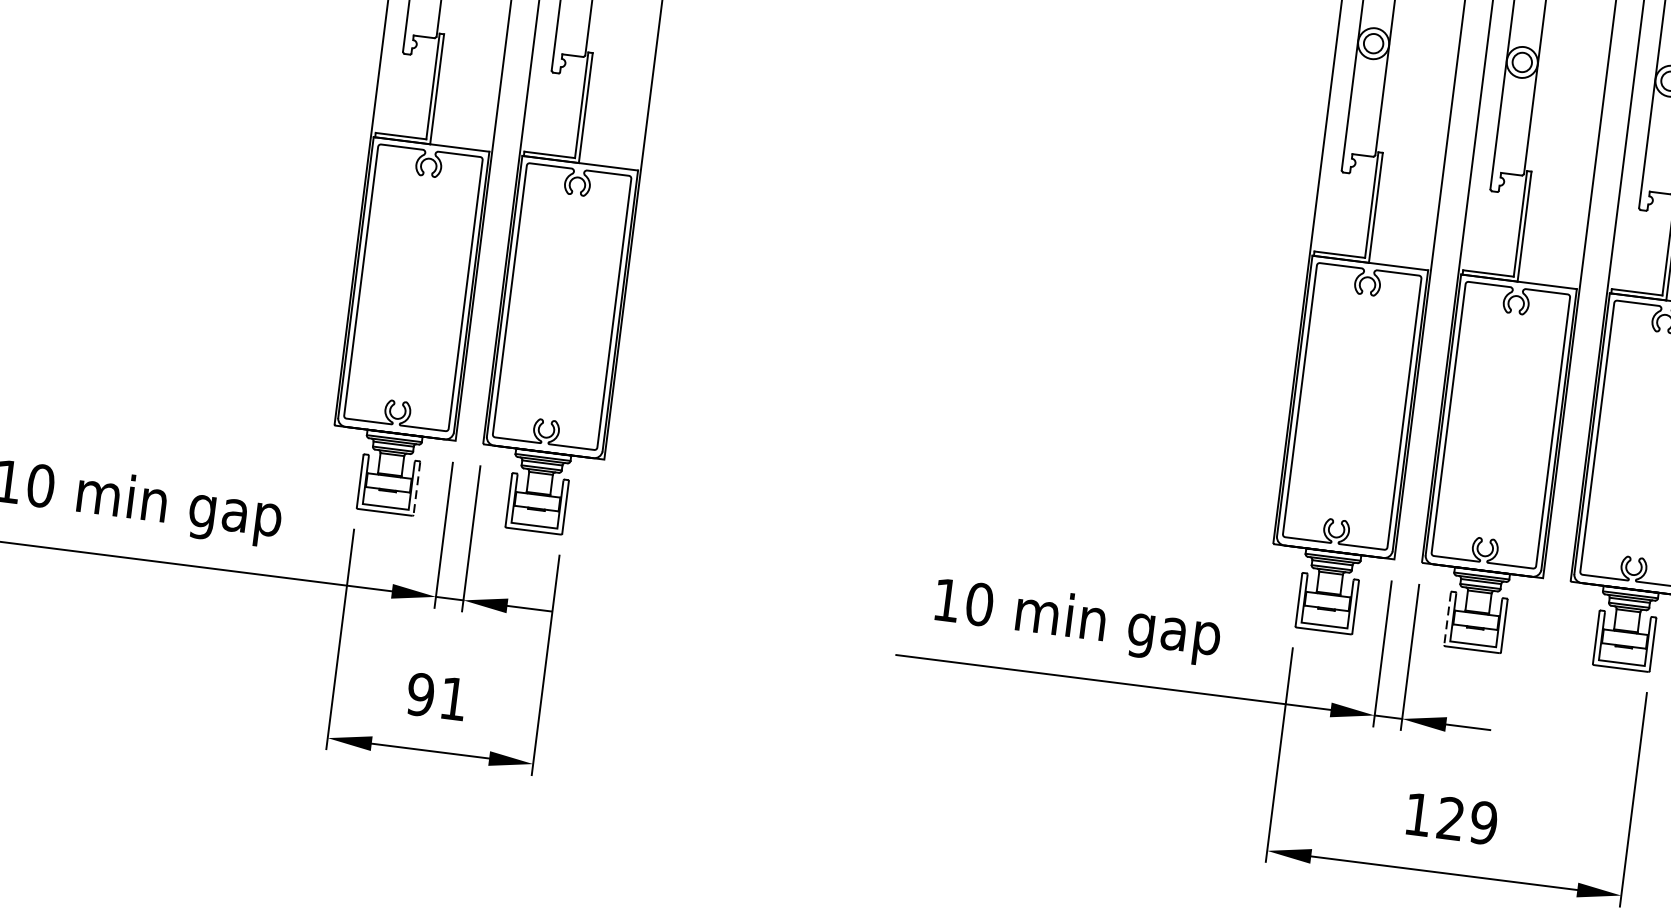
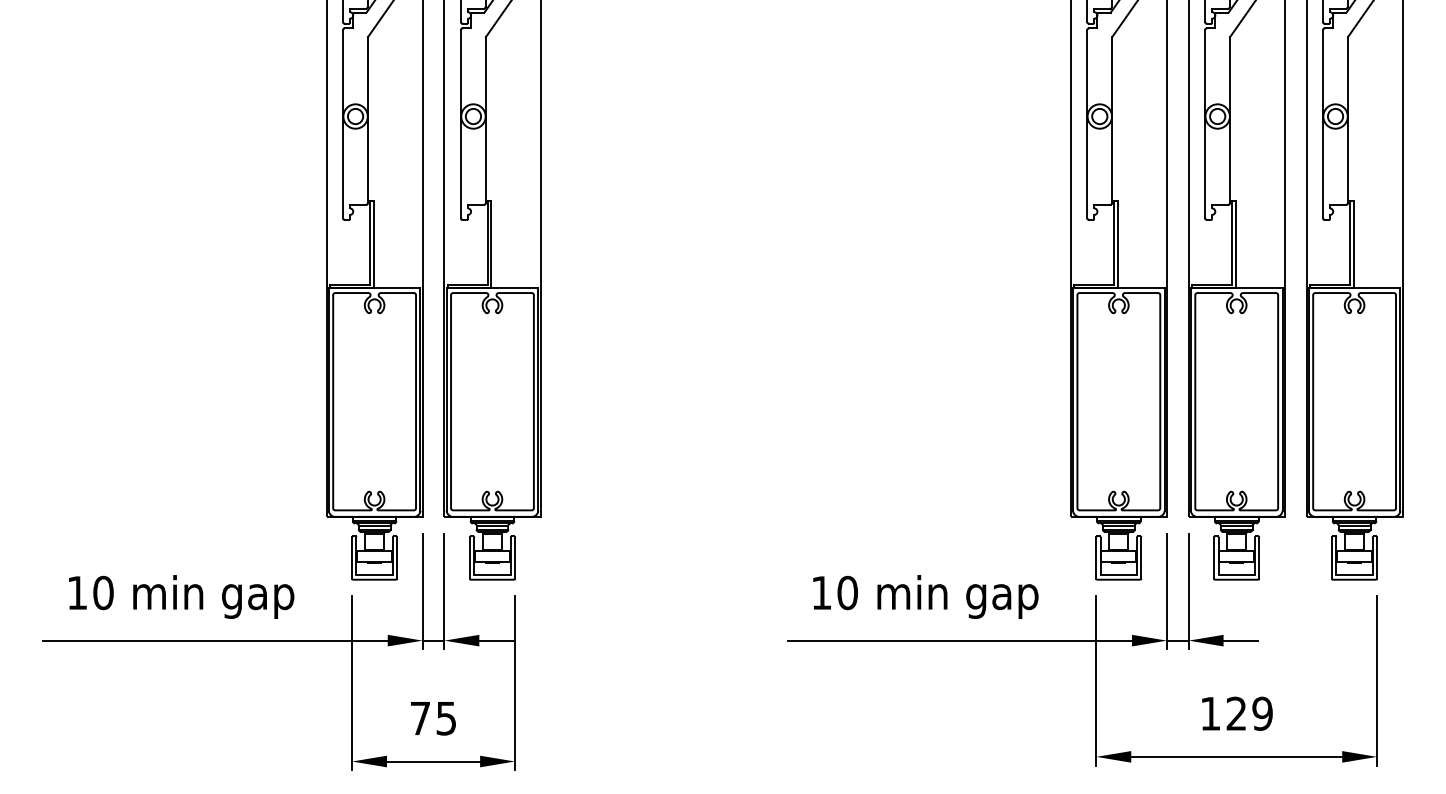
line: (417, 489) -> (397, 558), dashed -> solid
line: (1447, 619) -> (1214, 558), dashed -> solid
text: (435, 696) -> (432, 718), 91 -> 75

